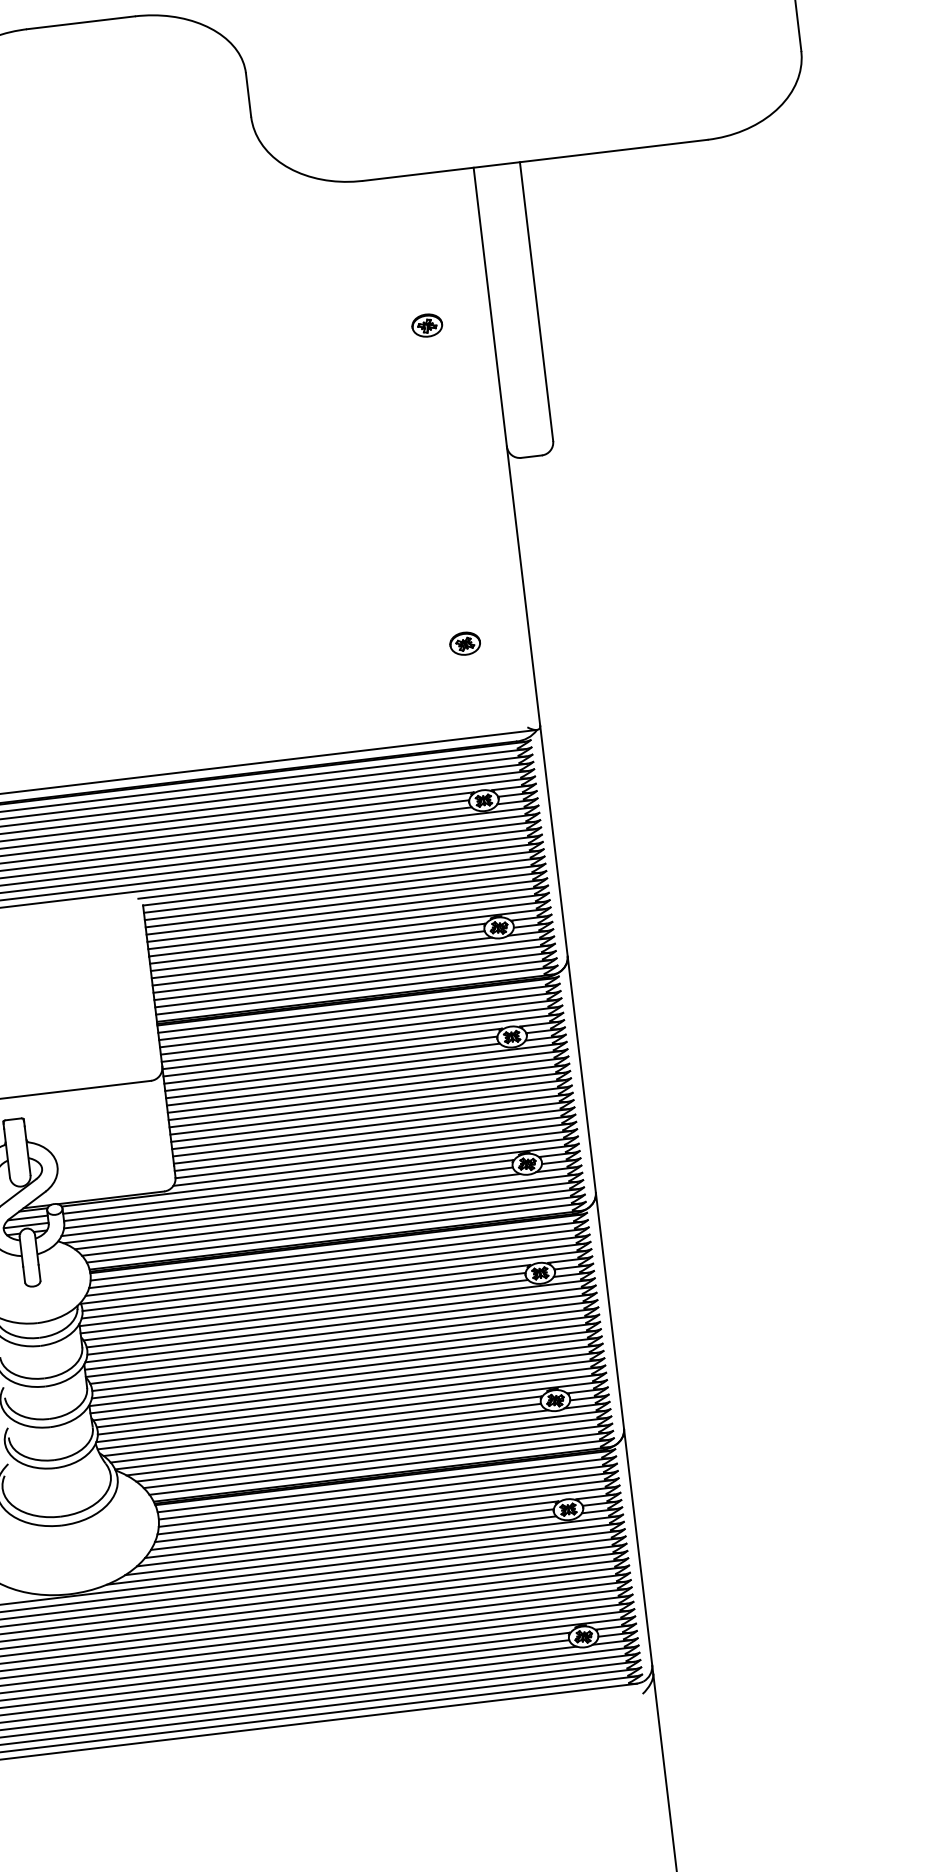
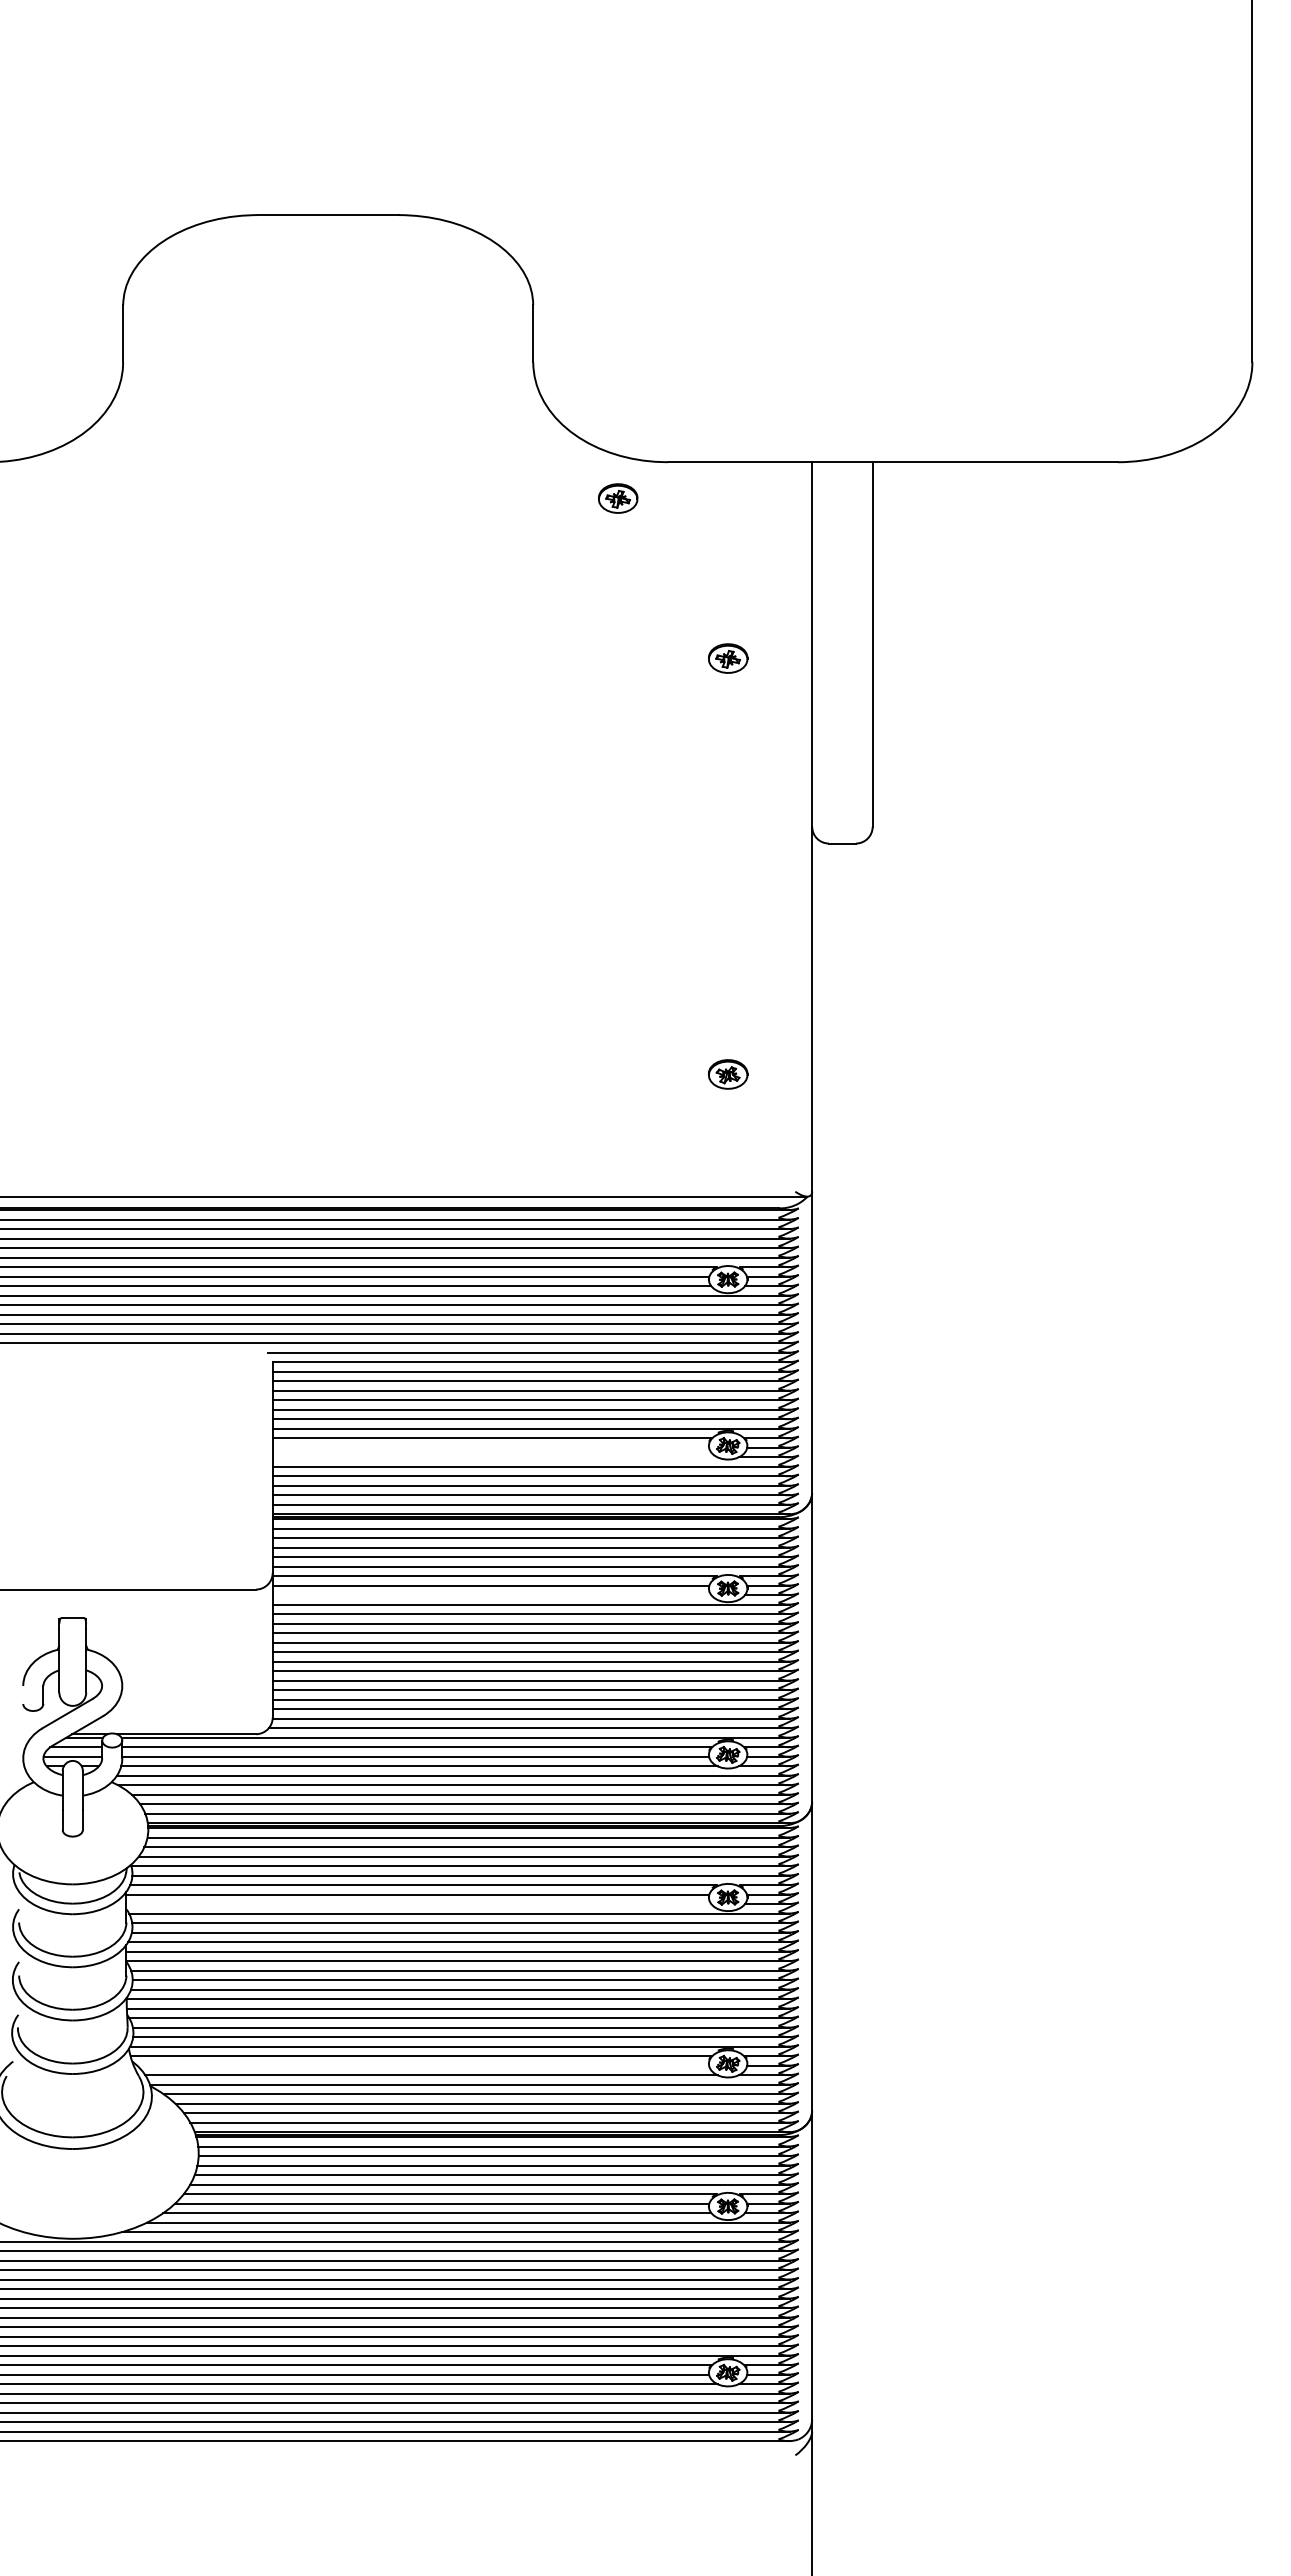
part: (328, 213) -> (618, 498), added
line: (317, 950) -> (490, 1447), removed
line: (321, 958) -> (494, 1457), removed
line: (331, 1063) -> (491, 1595), removed
line: (304, 1306) -> (418, 1904), removed
line: (322, 1429) -> (423, 2065), removed

